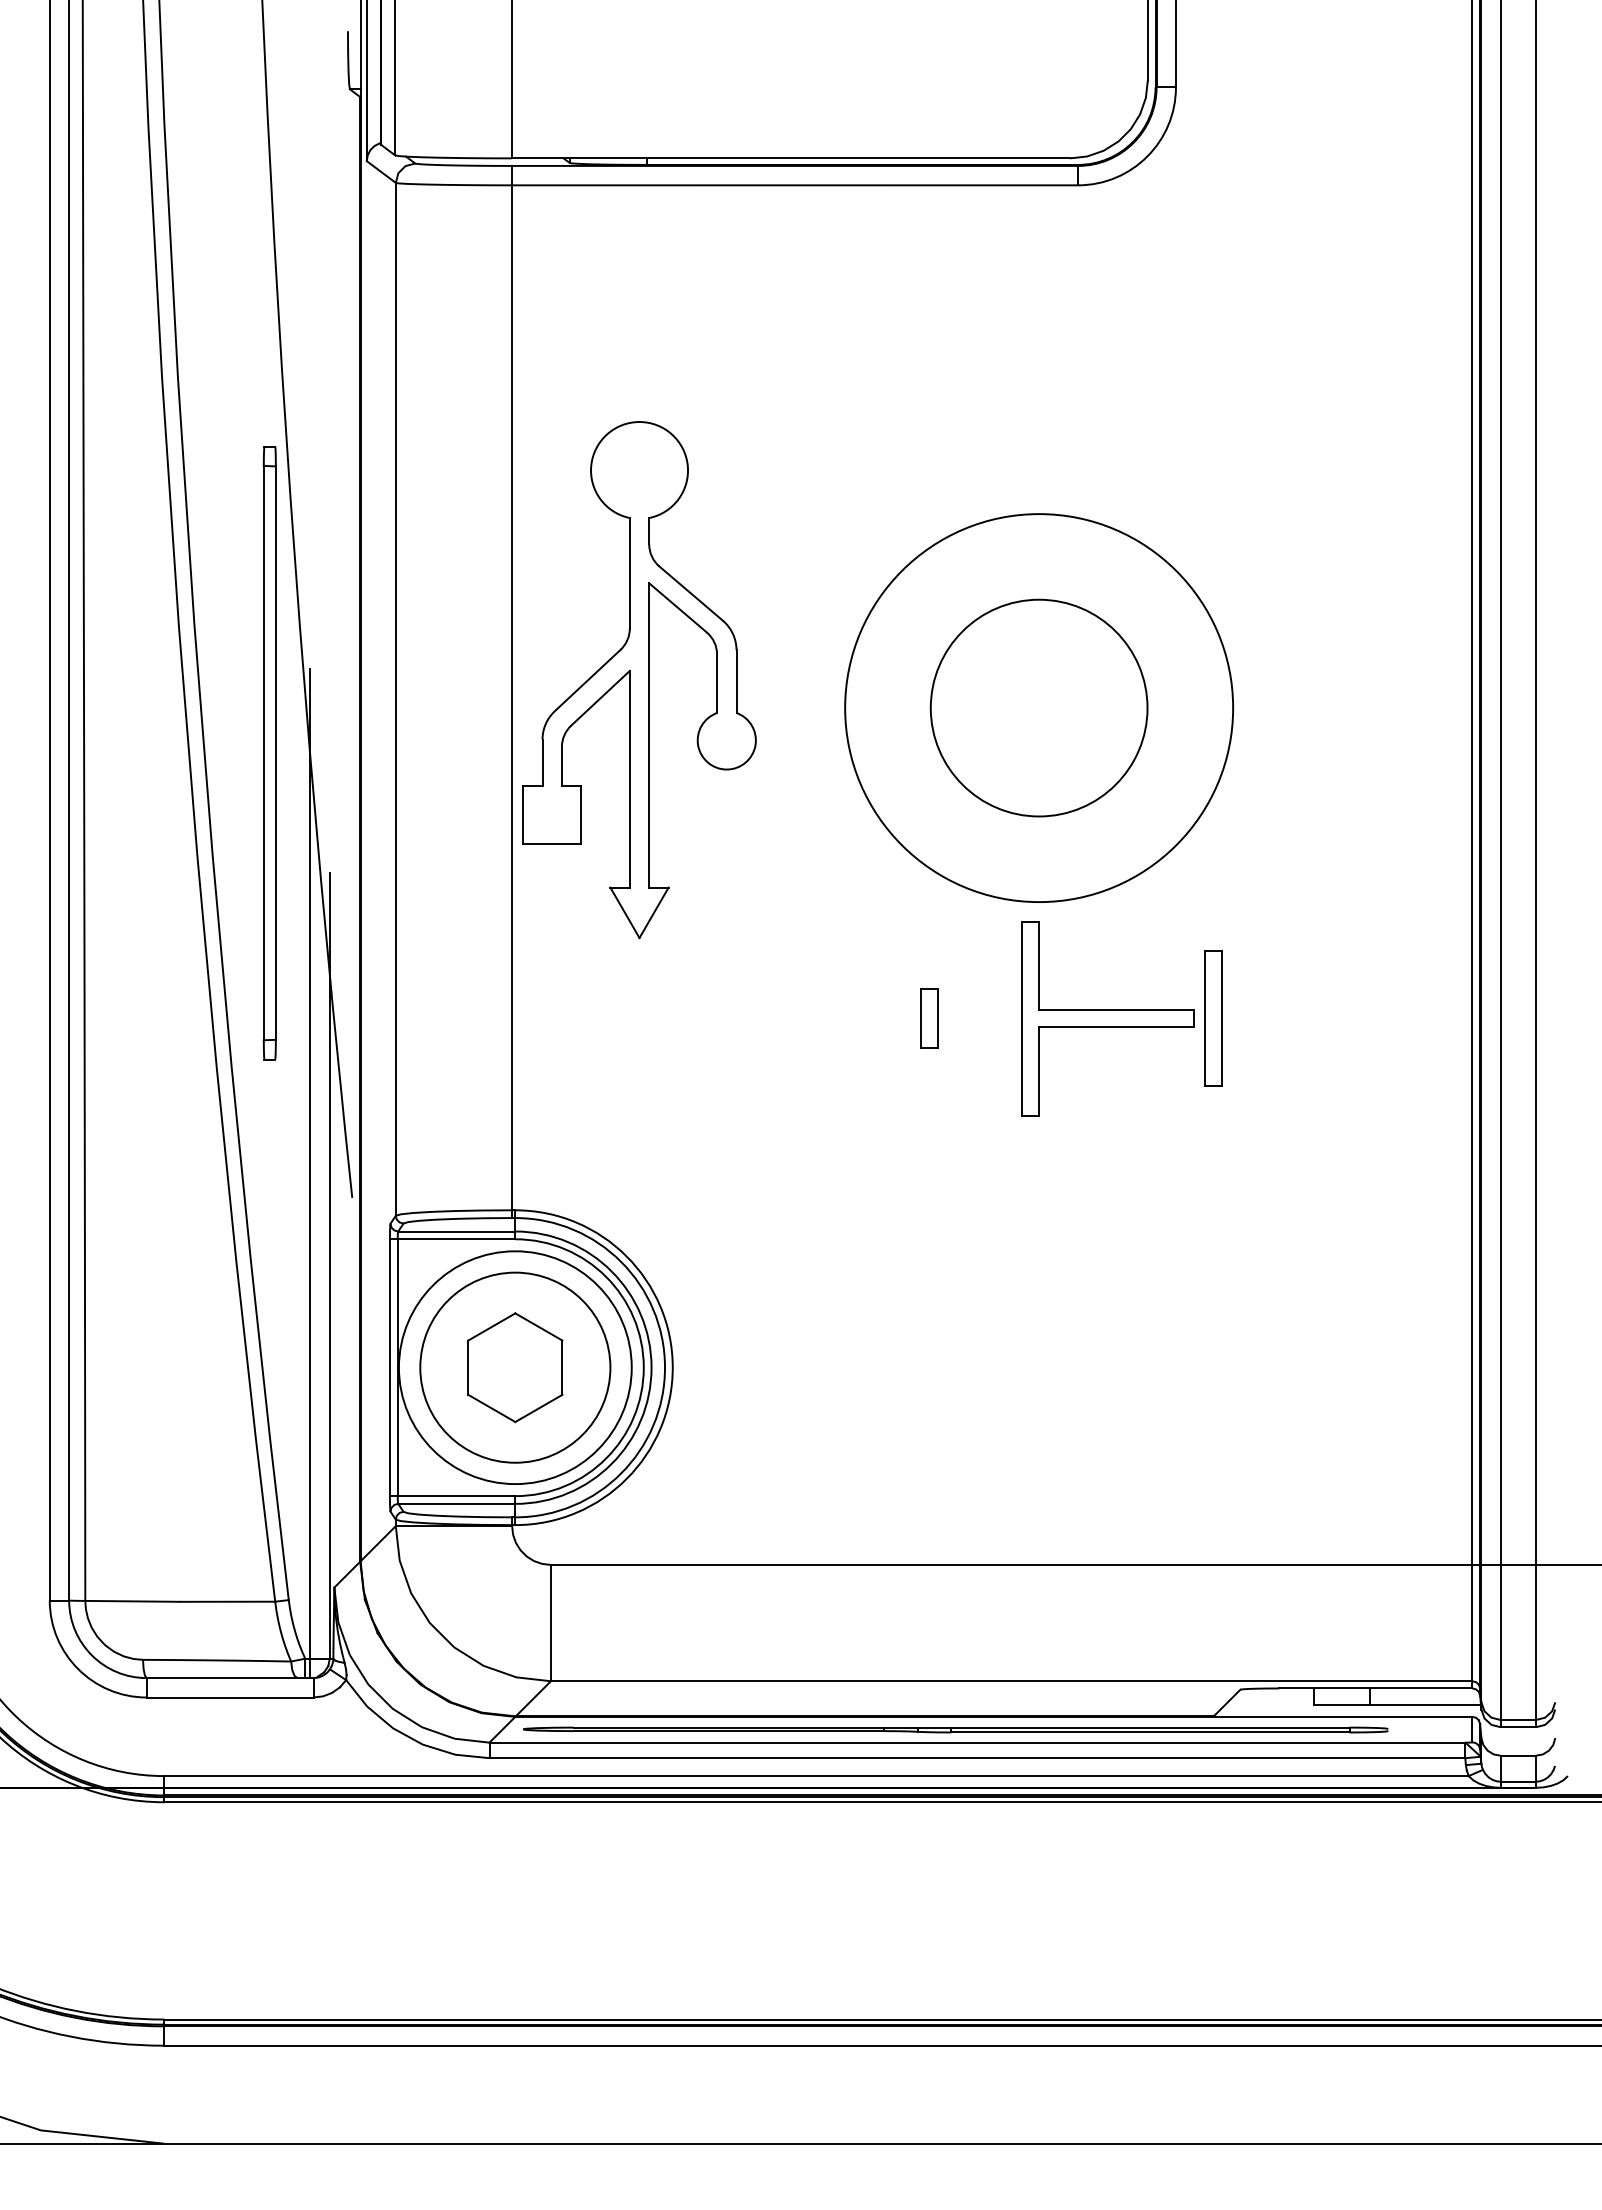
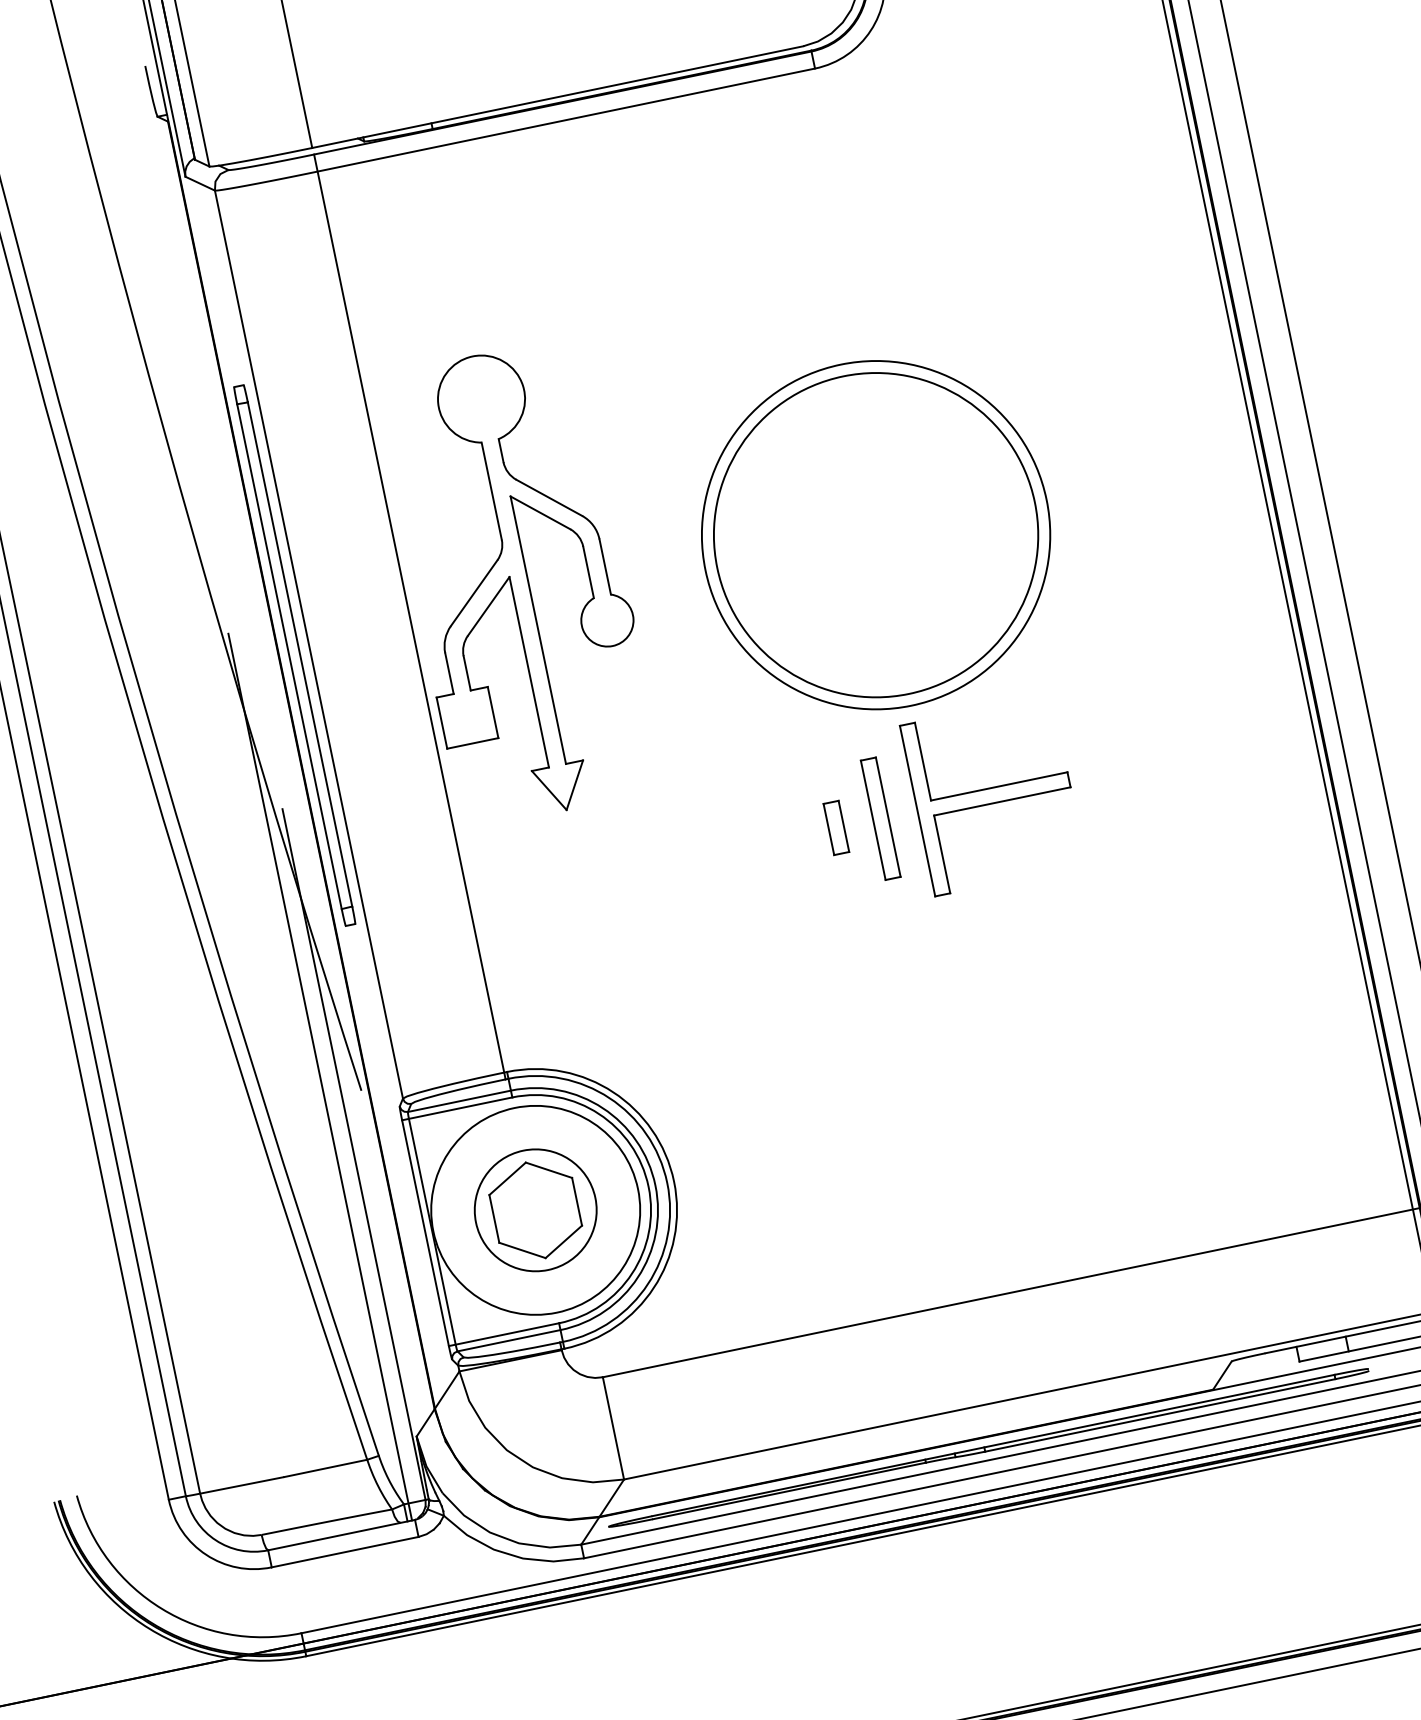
circle: (1038, 707) -> (875, 534), size x1.67
part: (269, 753) -> (294, 655), moved
part: (1213, 1018) -> (881, 818), moved
circle: (515, 1367) -> (535, 1210), size x0.71

